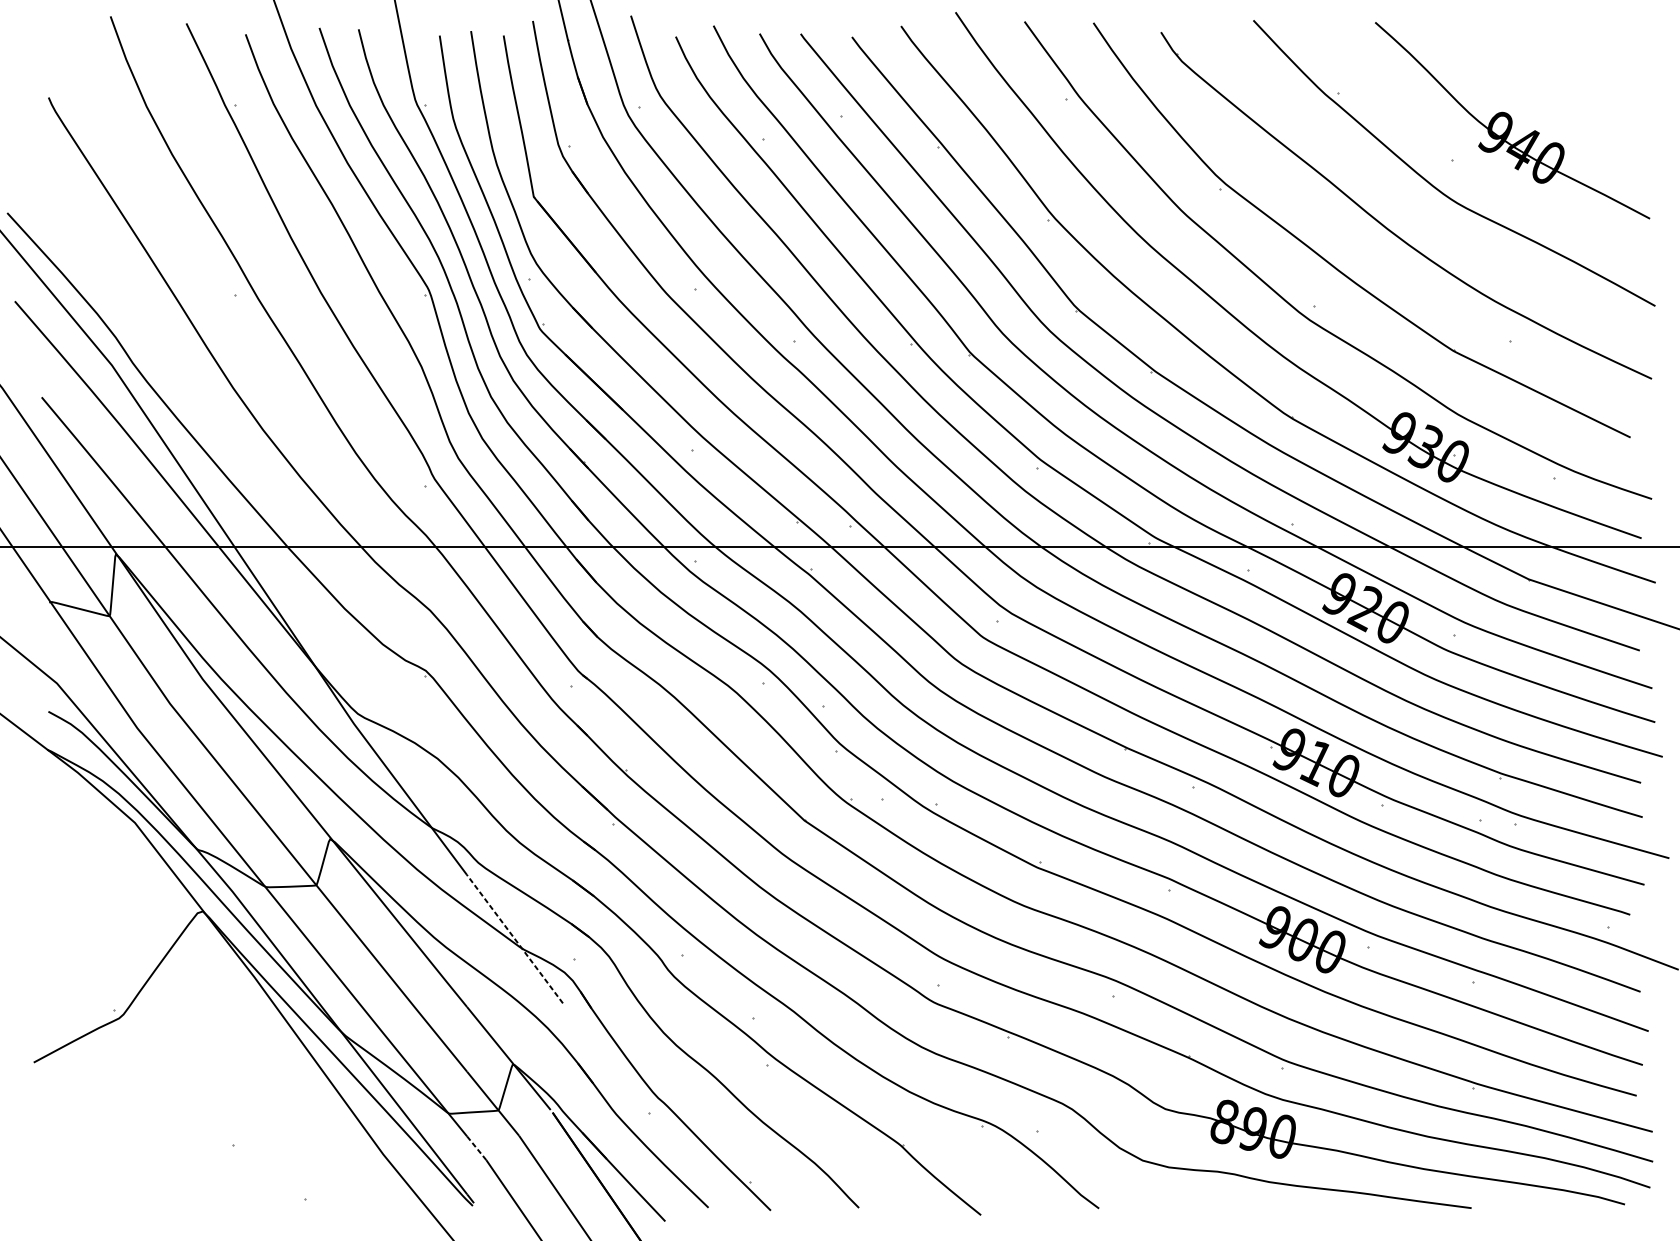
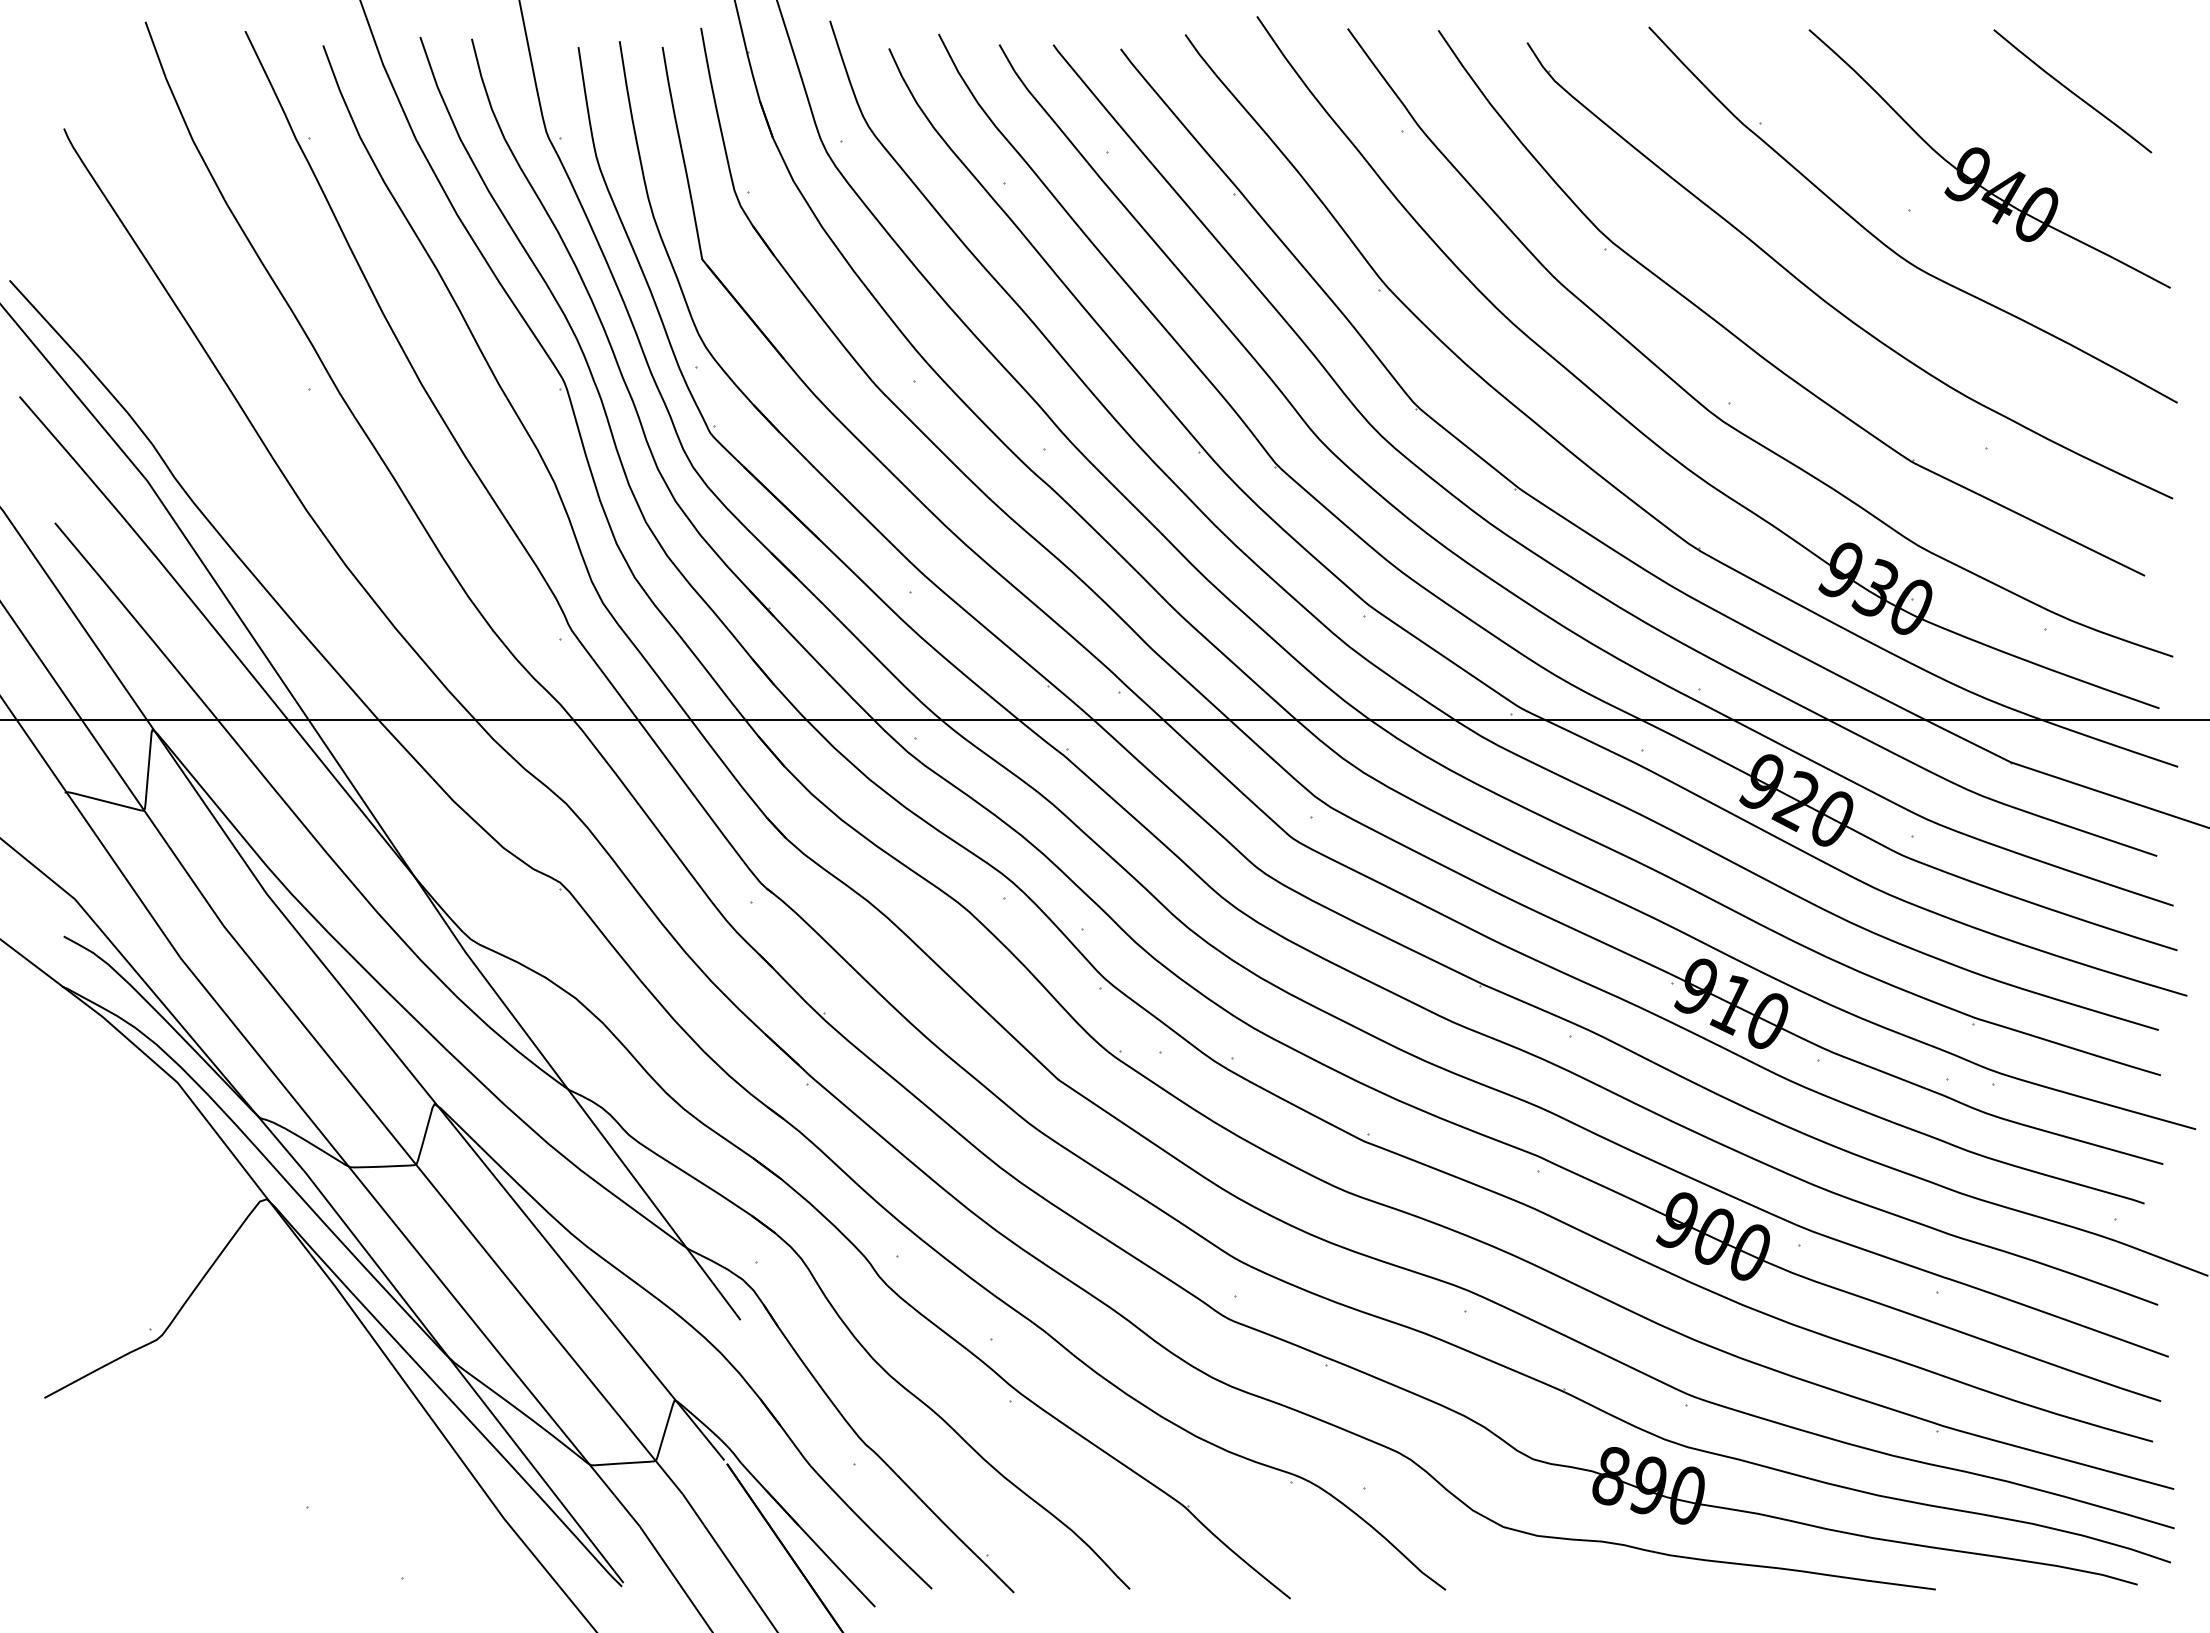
curve: (1575, 69) -> (2072, 91), added
line: (515, 939) -> (677, 1235), dashed -> solid
line: (477, 1148) -> (627, 1511), dashed -> solid

